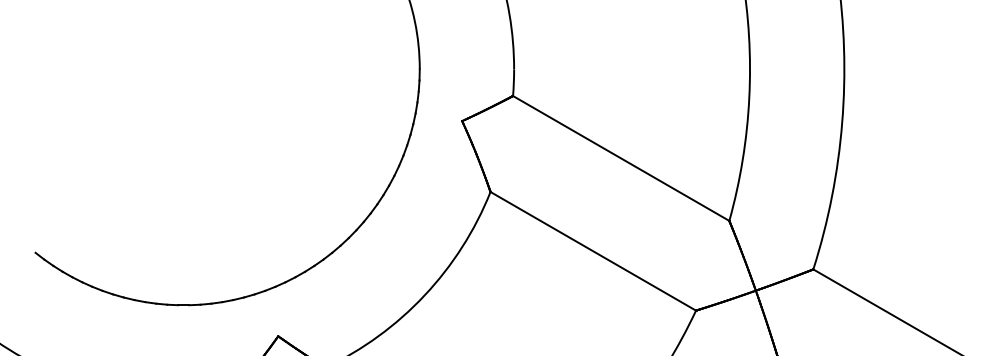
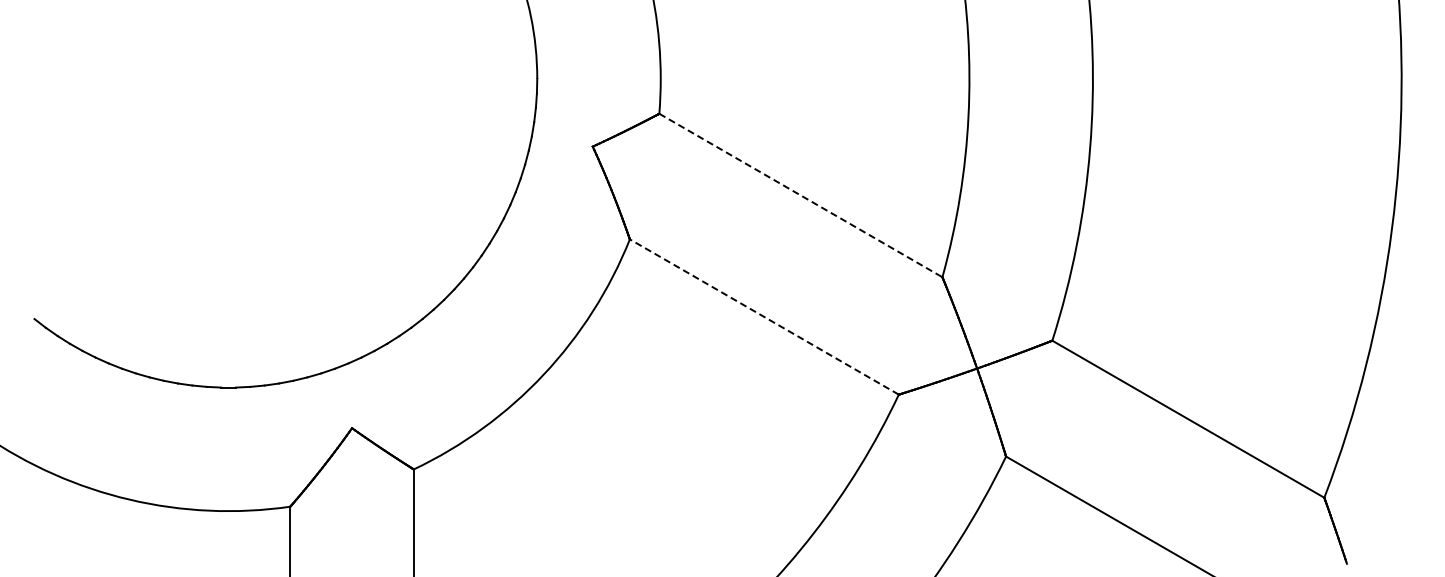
line: (621, 158) -> (801, 195), solid -> dashed
line: (592, 250) -> (763, 316), solid -> dashed

